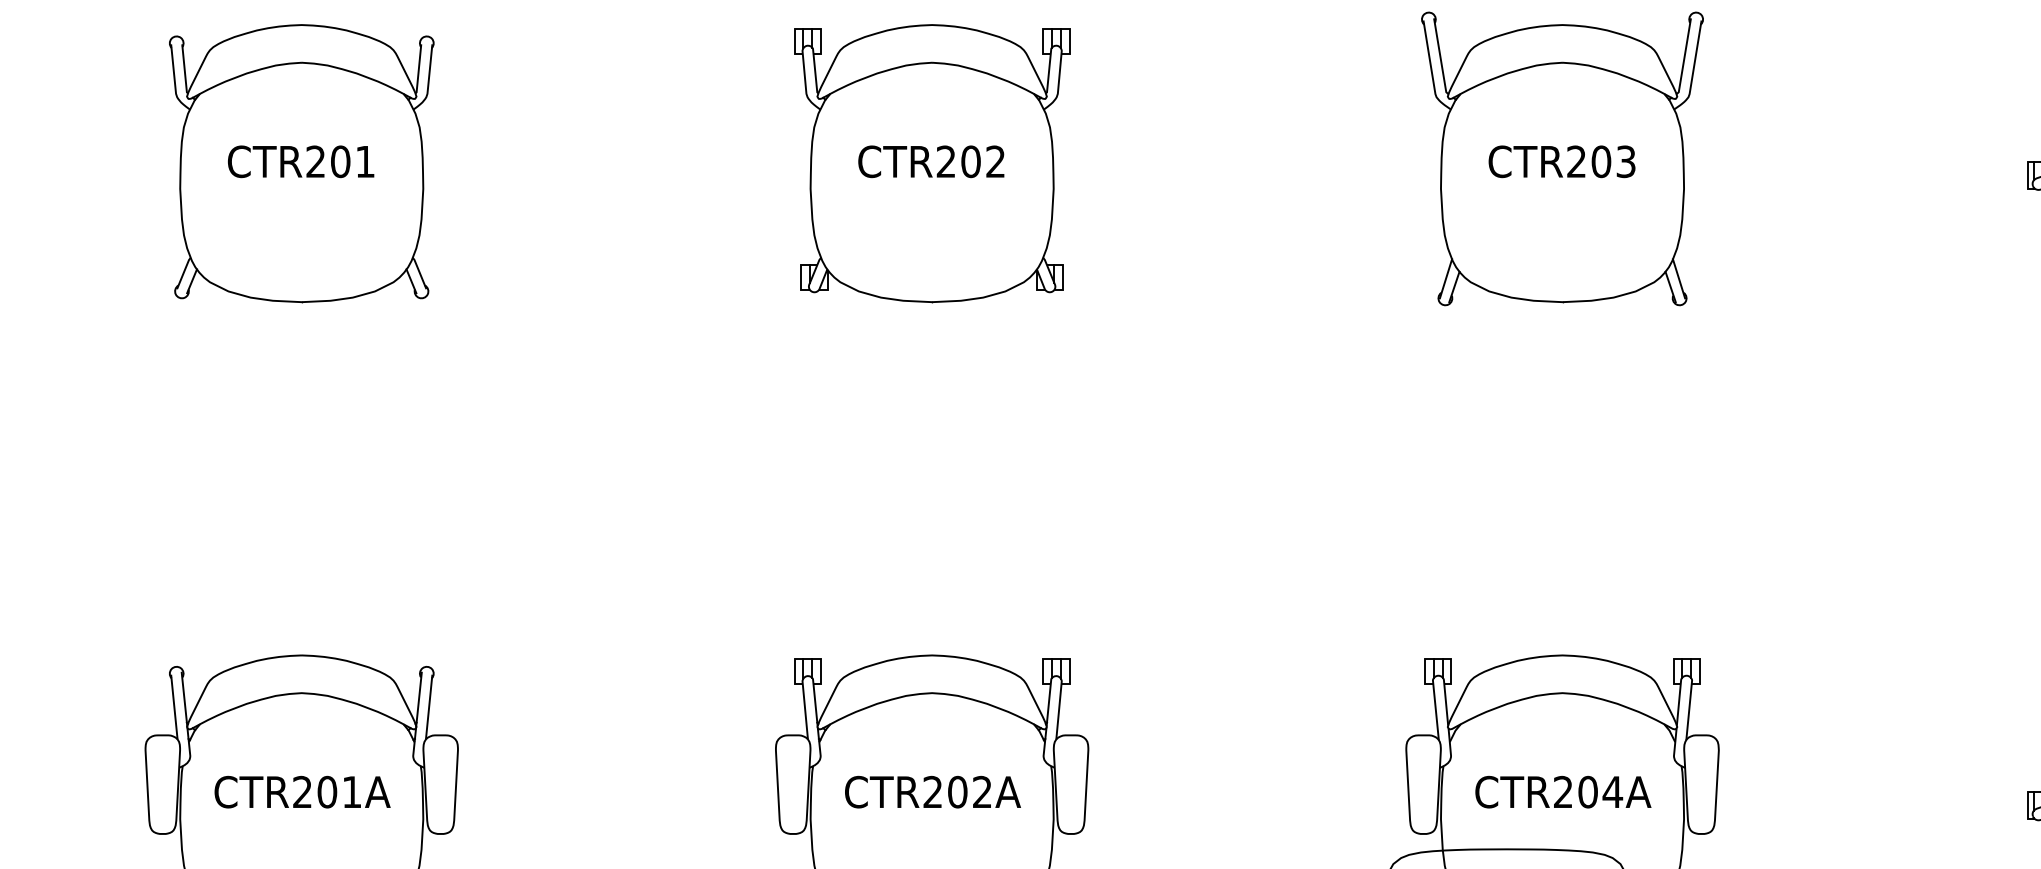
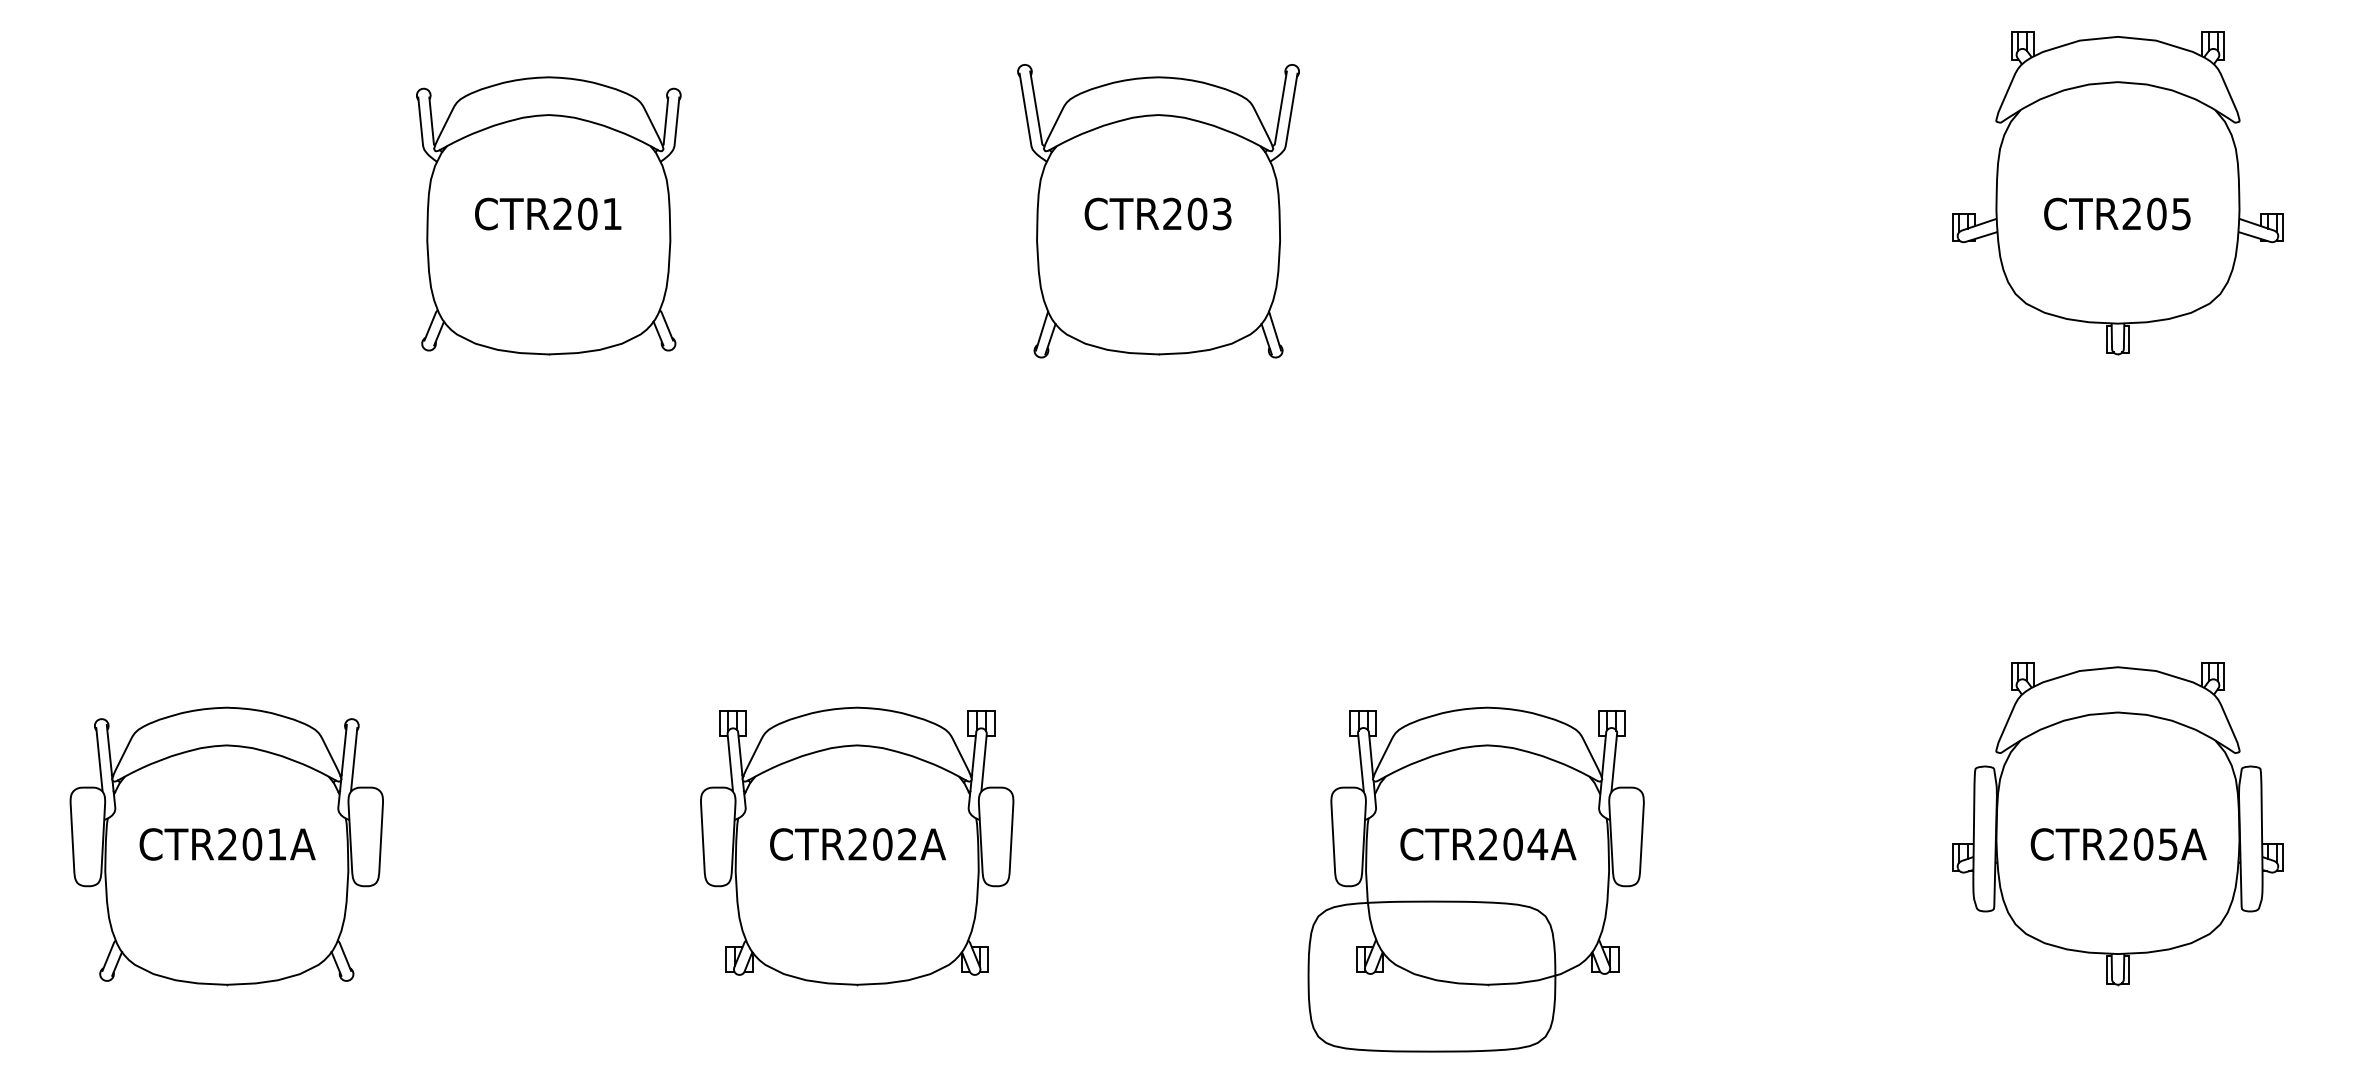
part: (1562, 159) -> (1158, 211), moved
part: (301, 163) -> (548, 215), moved
part: (932, 163) -> (857, 215), removed

